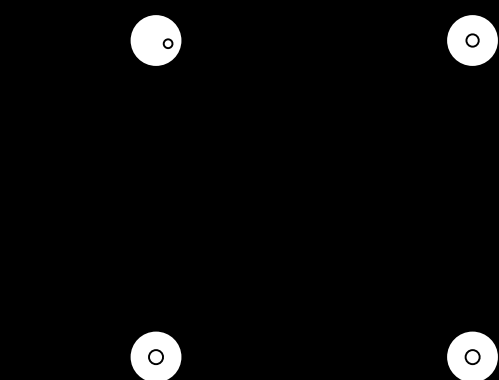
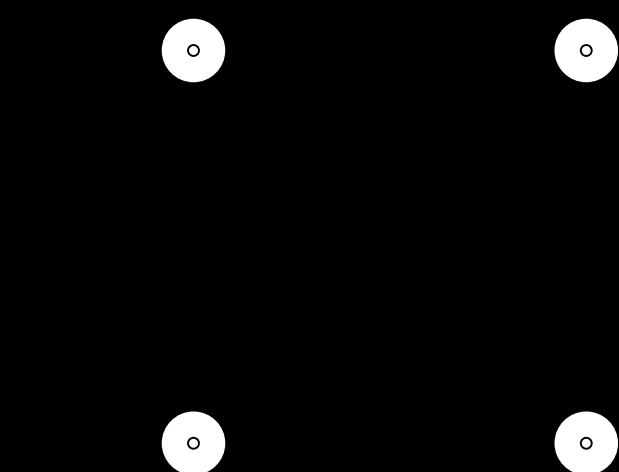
circle: (471, 40) -> (585, 50), size x0.71
circle: (168, 43) -> (193, 50), moved
circle: (156, 356) -> (193, 442), size x0.62
circle: (471, 356) -> (585, 442), size x0.62

